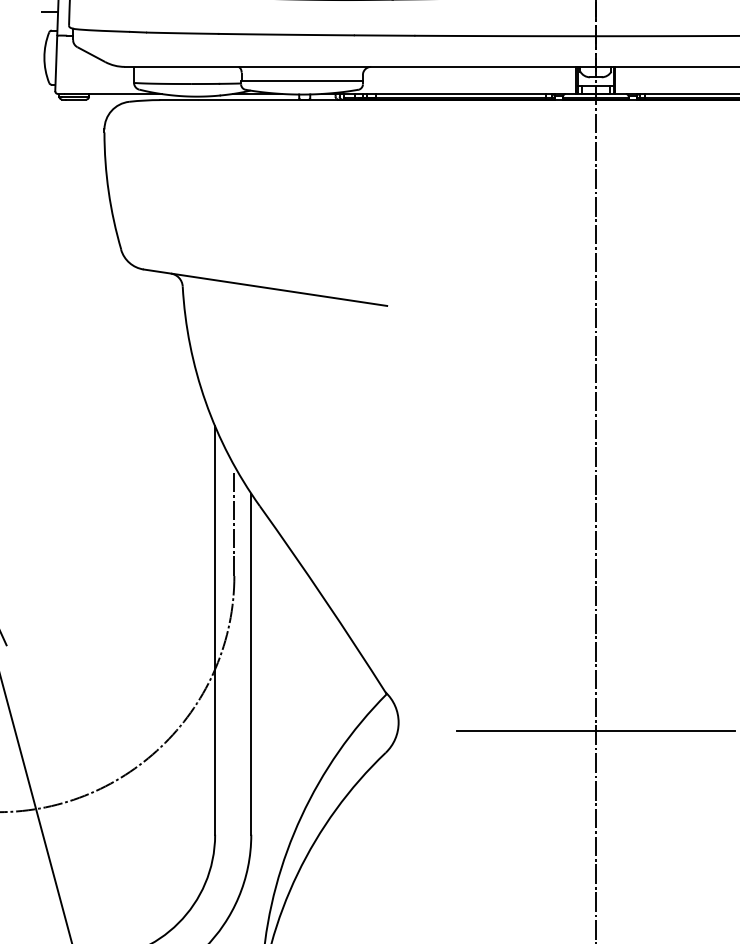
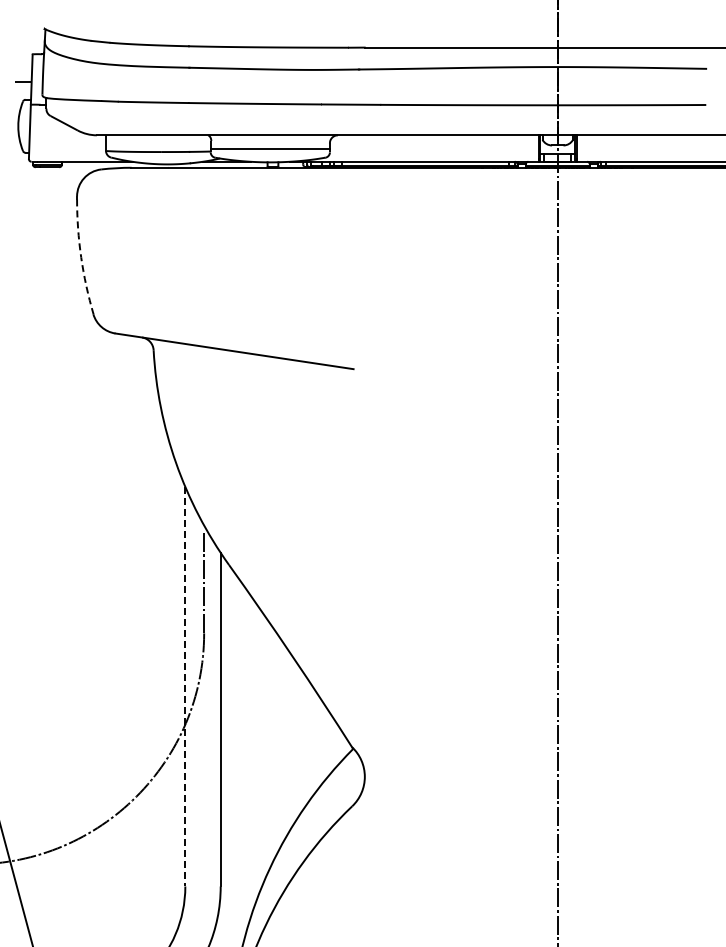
arc: (109, 191) -> (81, 257), solid -> dashed
line: (215, 630) -> (185, 686), solid -> dashed
line: (595, 731) -> (557, 785), removed

